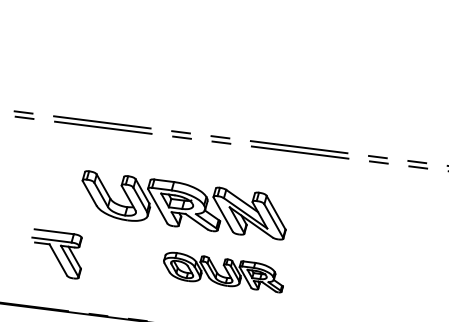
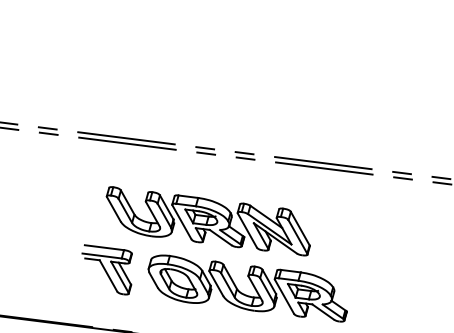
part: (56, 253) -> (106, 269), moved
part: (223, 272) -> (247, 288), size x1.67

